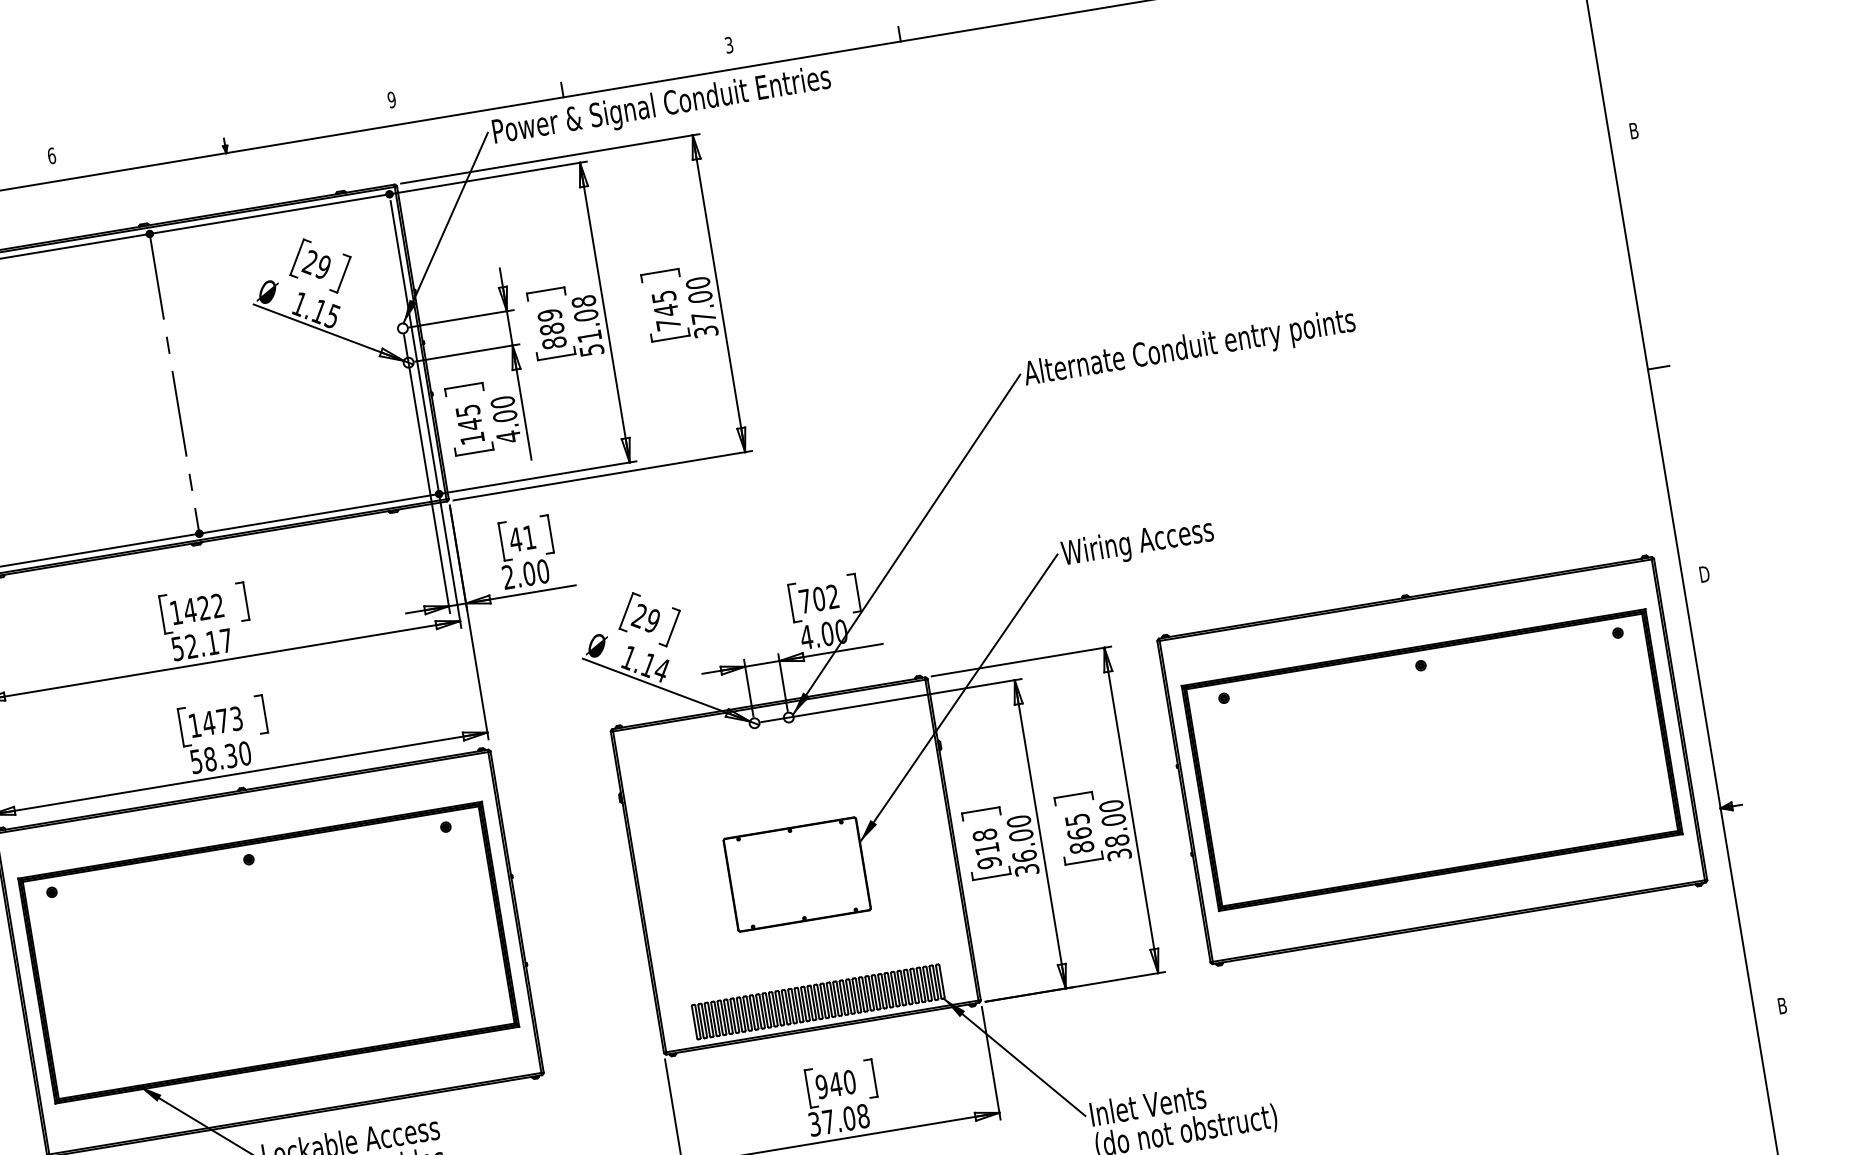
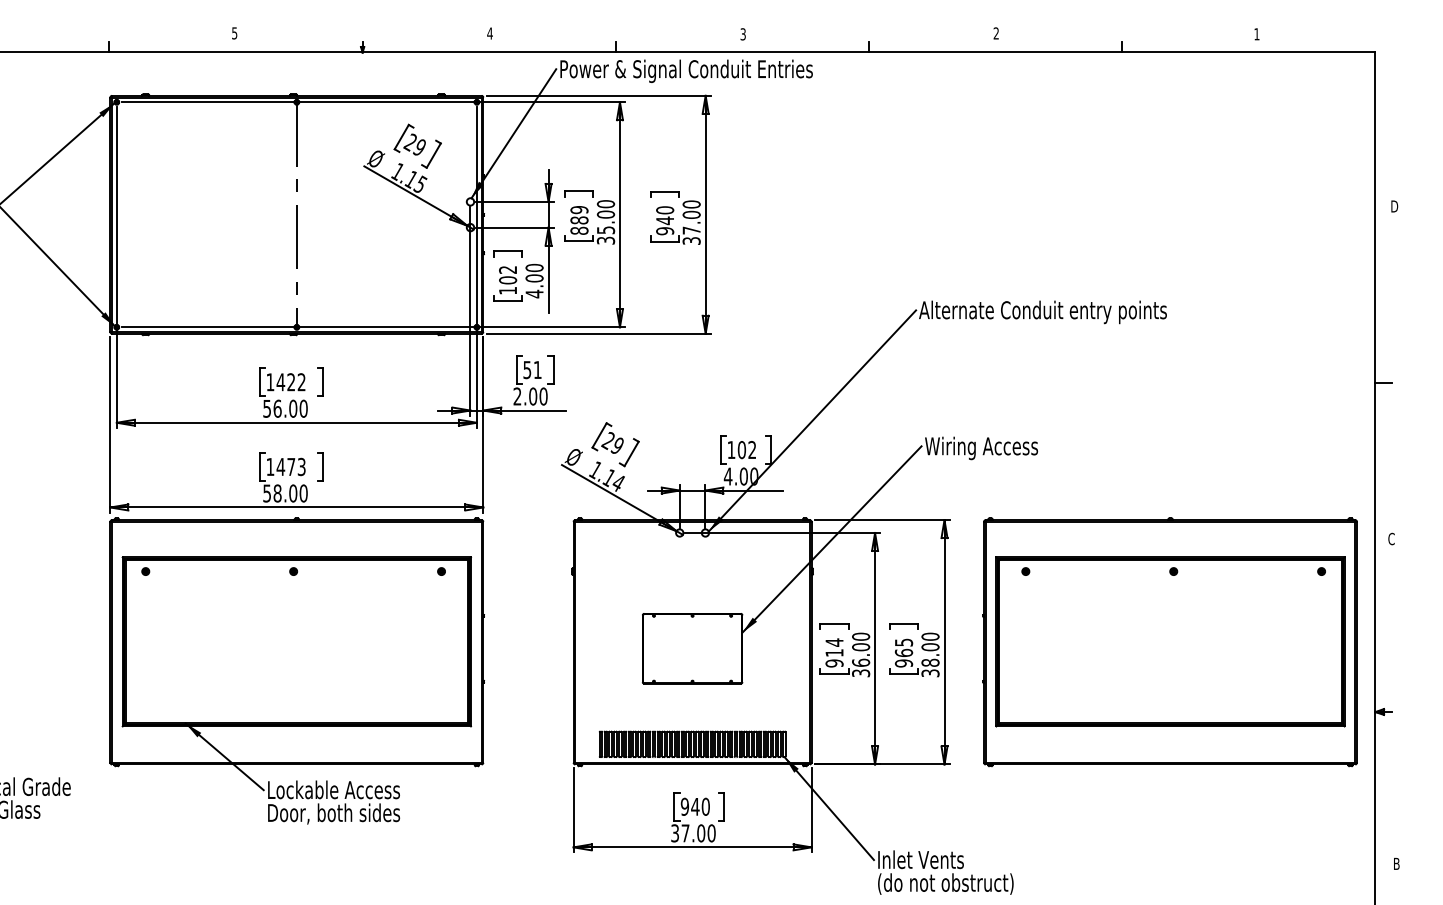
text: (391, 99) -> (489, 33), 9 -> 4
text: (1635, 130) -> (1395, 206), B -> D
text: (51, 156) -> (234, 33), 6 -> 5
text: (666, 310) -> (665, 220), 745 -> 940
text: (587, 326) -> (605, 222), 51.08 -> 35.00
text: (469, 418) -> (508, 275), 145 -> 102
text: (516, 540) -> (527, 370), 41 -> 51
text: (1703, 573) -> (1391, 538), D -> C
text: (805, 600) -> (731, 449), 702 -> 102
text: (208, 643) -> (290, 408), 52.17 -> 56.00
text: (231, 755) -> (293, 493), 58.30 -> 58.00
text: (984, 834) -> (834, 642), 918 -> 914
text: (1082, 847) -> (904, 663), 865 -> 965
text: (863, 1116) -> (711, 833), 37.08 -> 37.00

